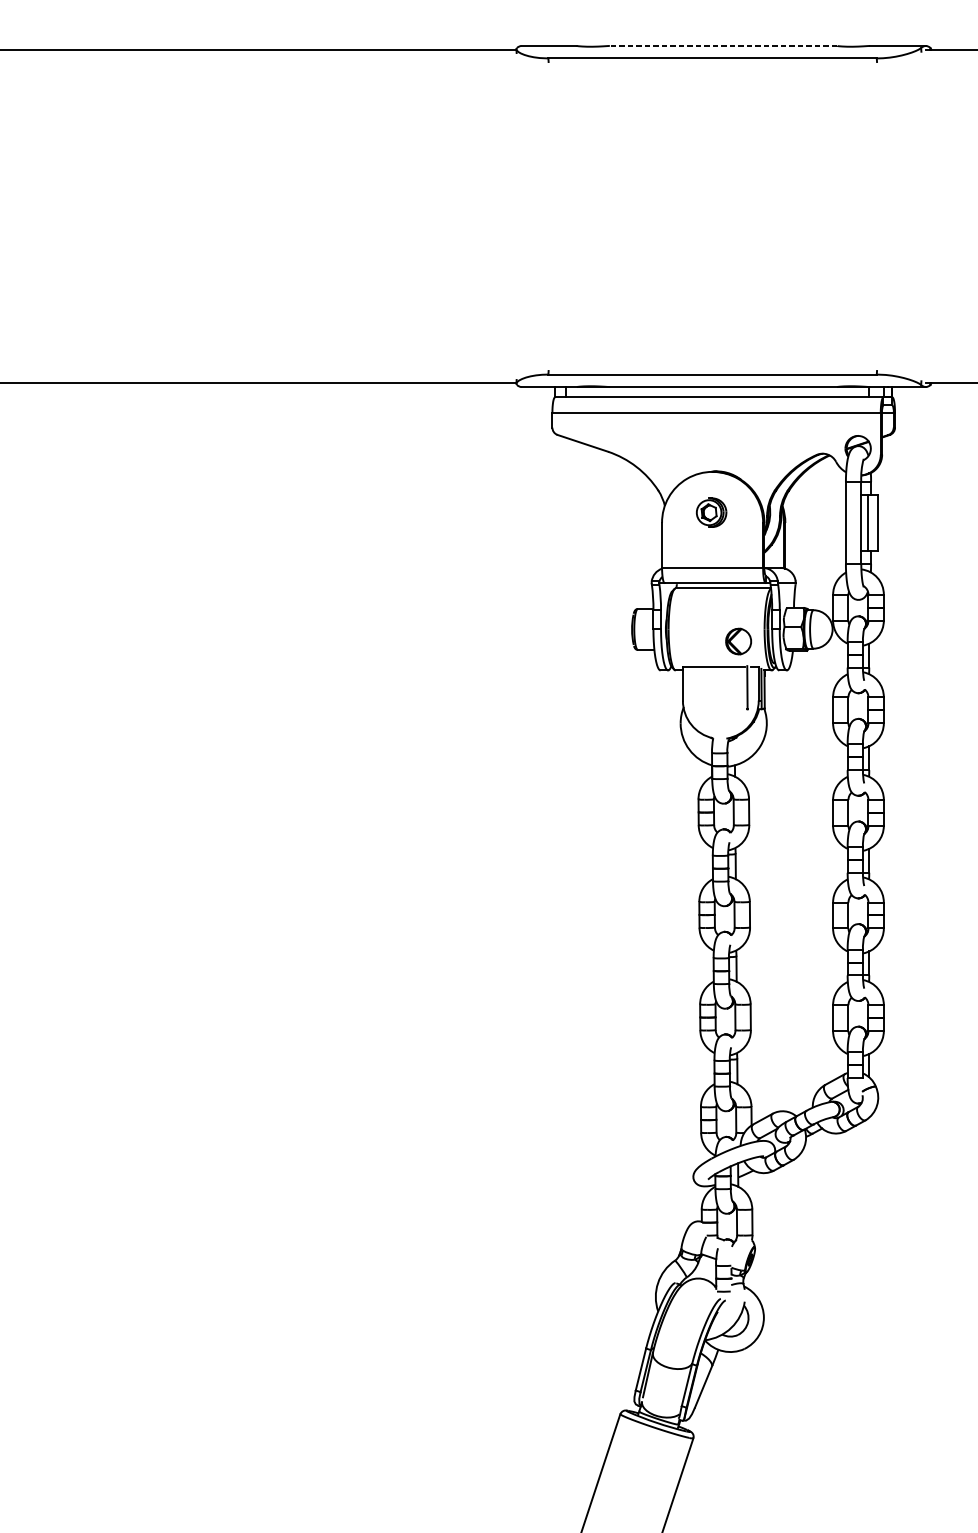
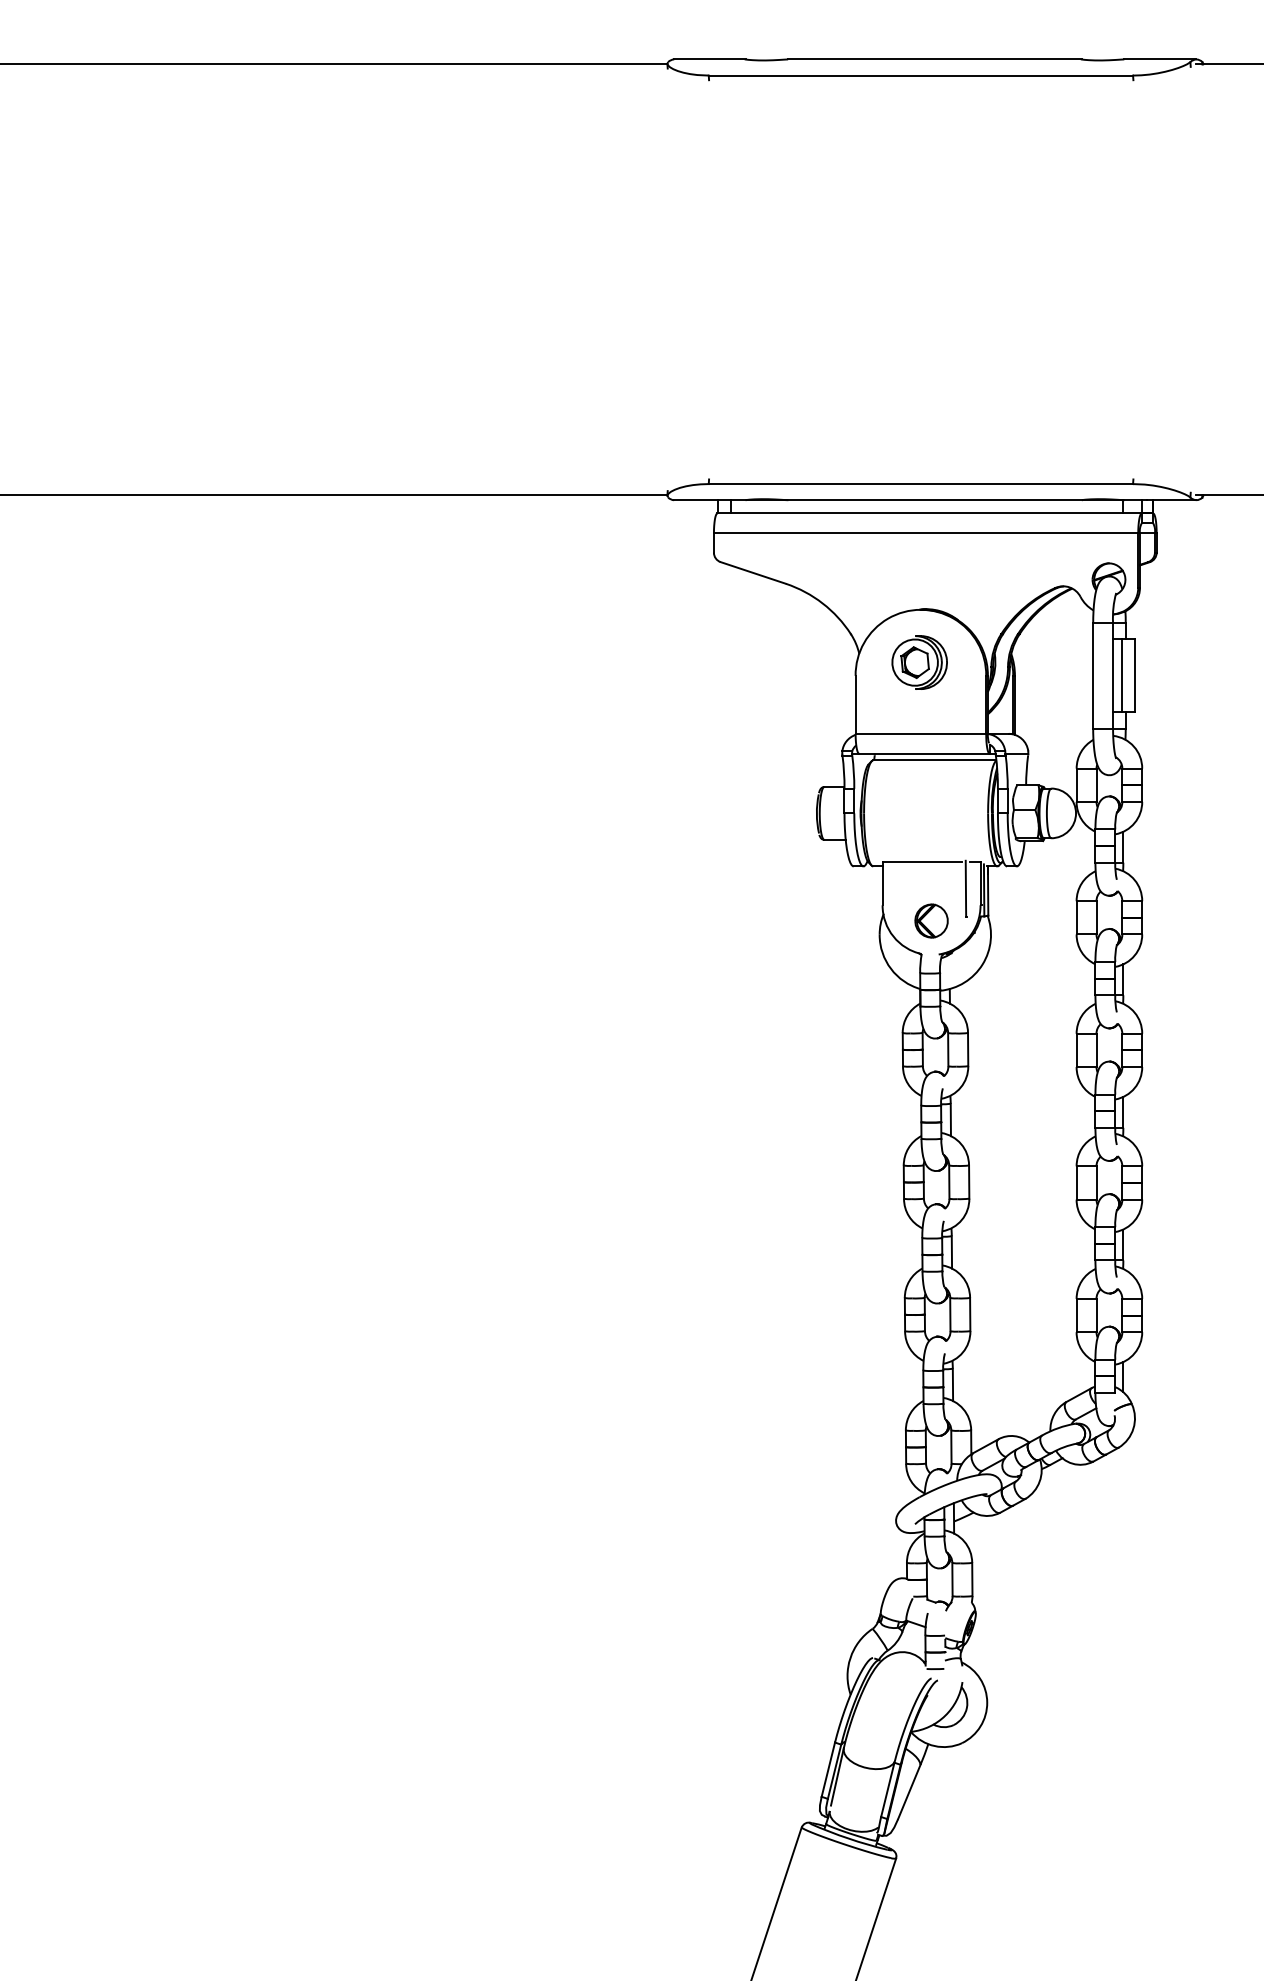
line: (723, 45) -> (934, 59), dashed -> solid
part: (711, 512) -> (919, 662), size x1.43
part: (738, 641) -> (931, 920), moved

